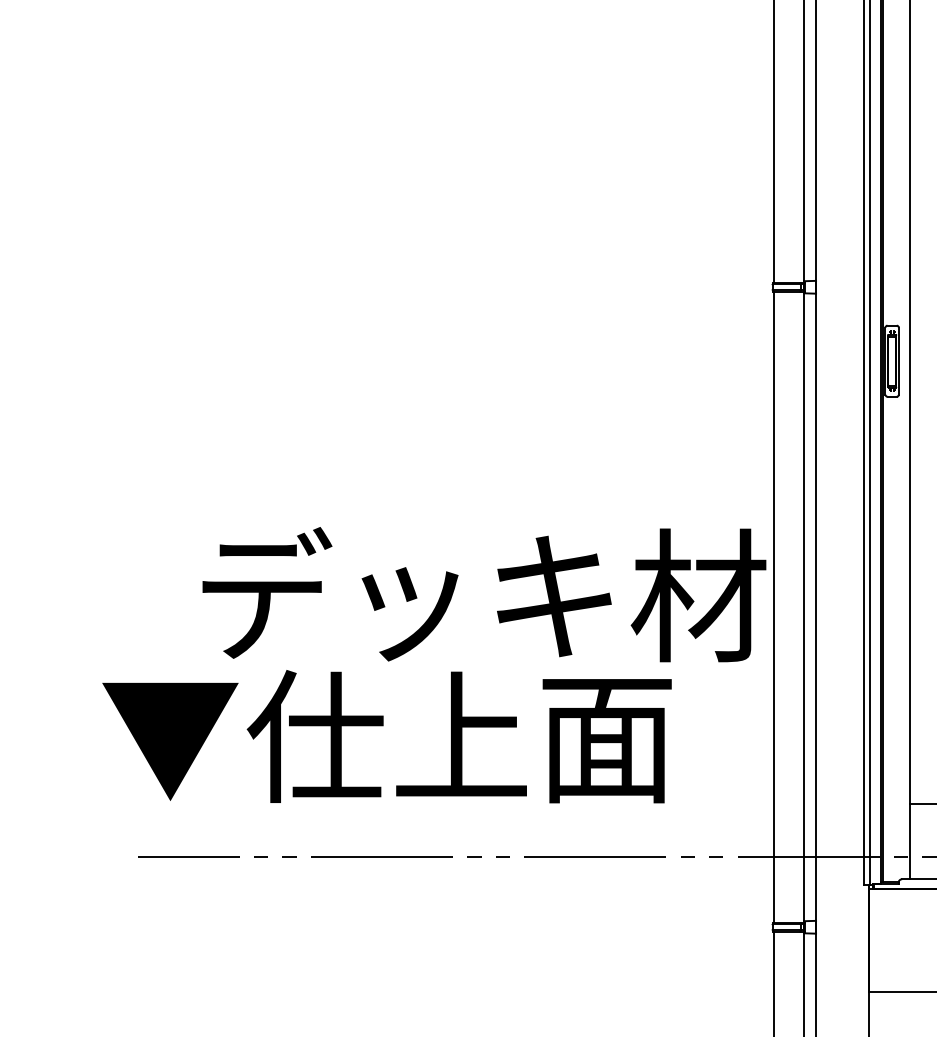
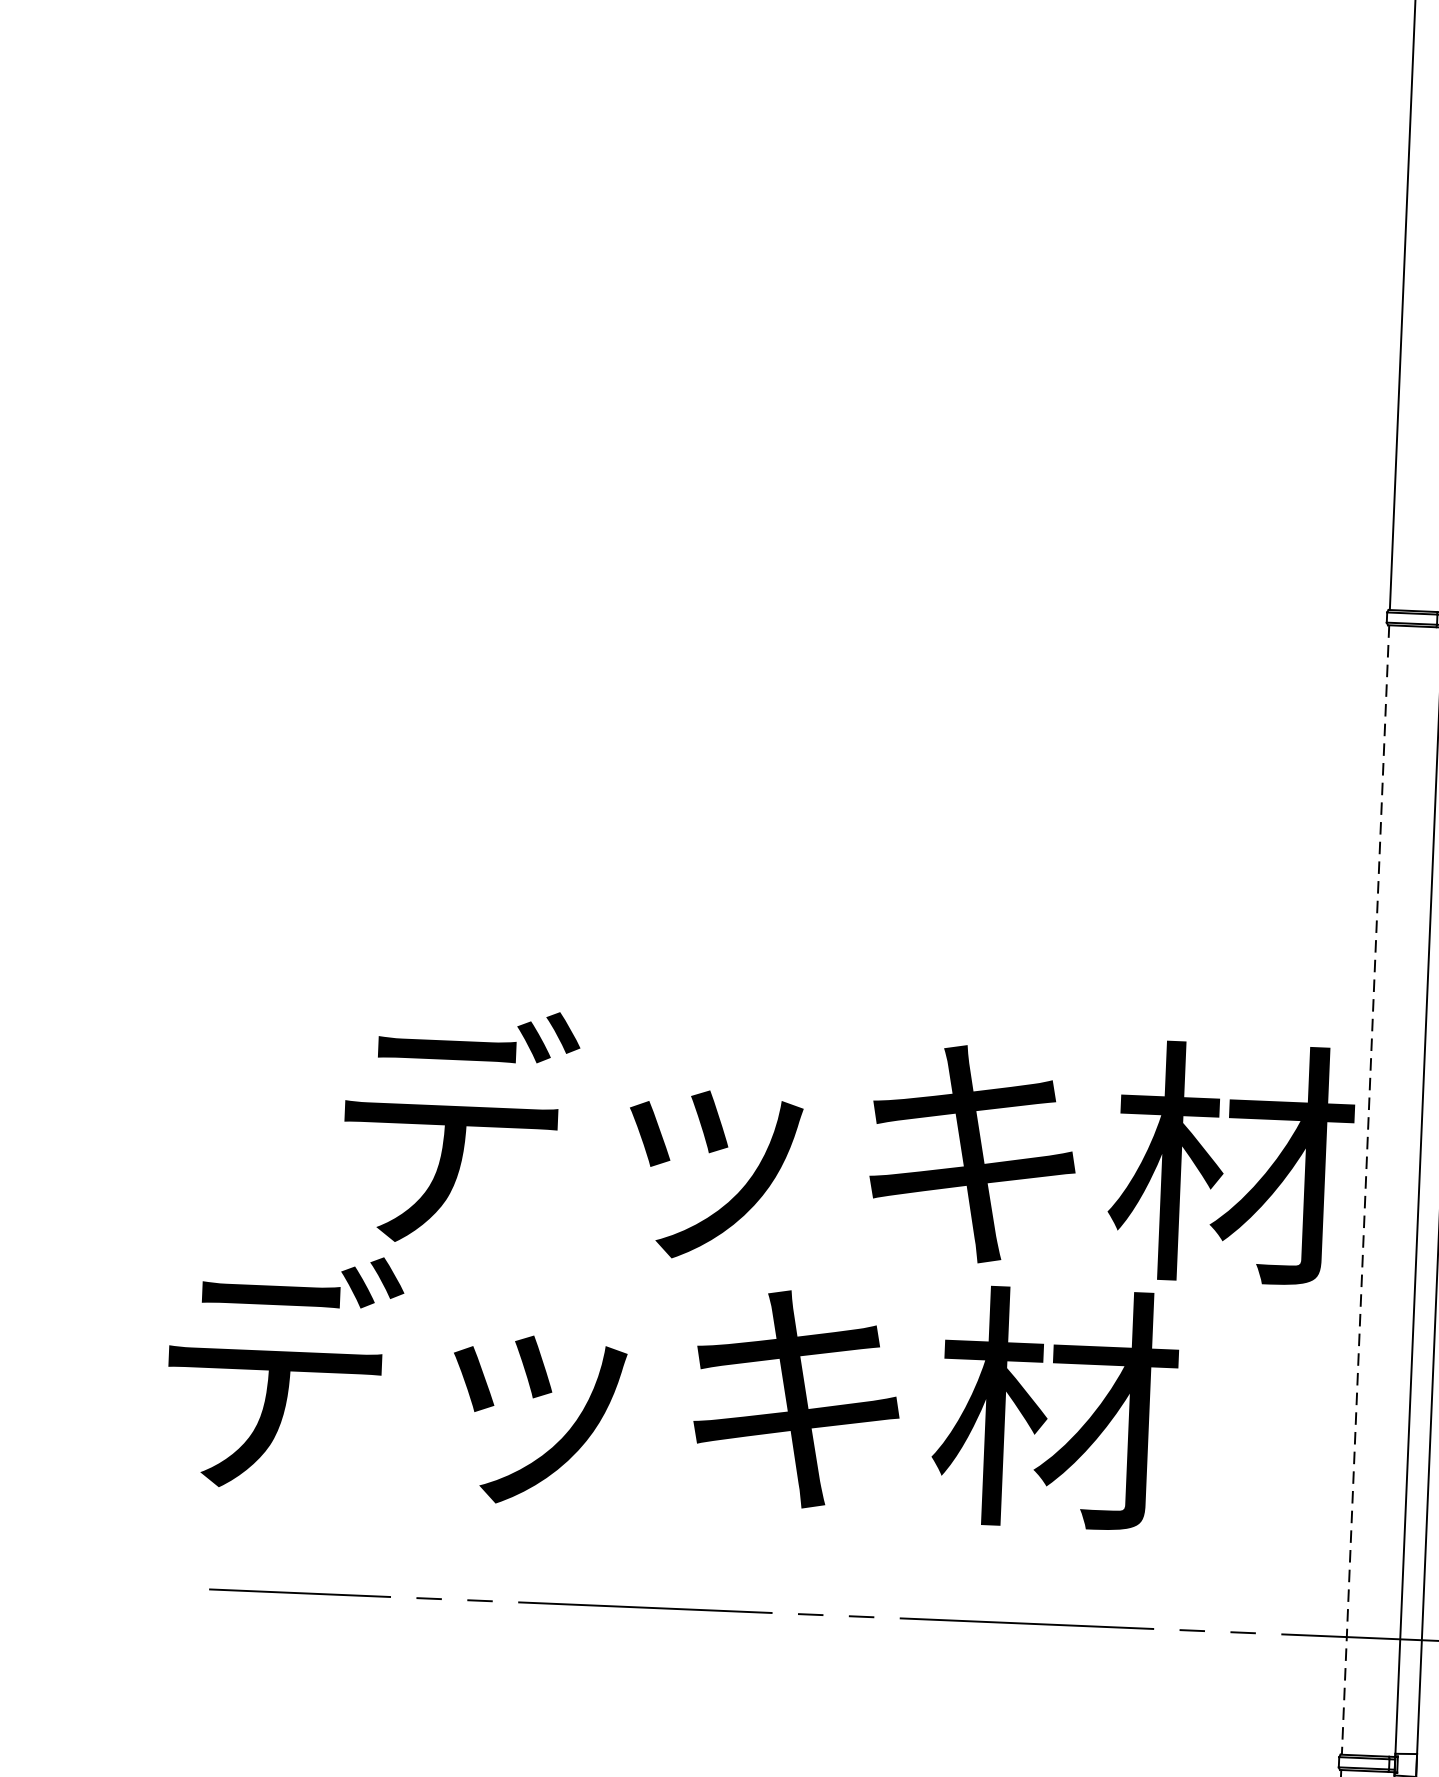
line: (774, 607) -> (1366, 1190), solid -> dashed
text: (387, 735) -> (664, 1390), ▼仕上面 -> デッキ材

